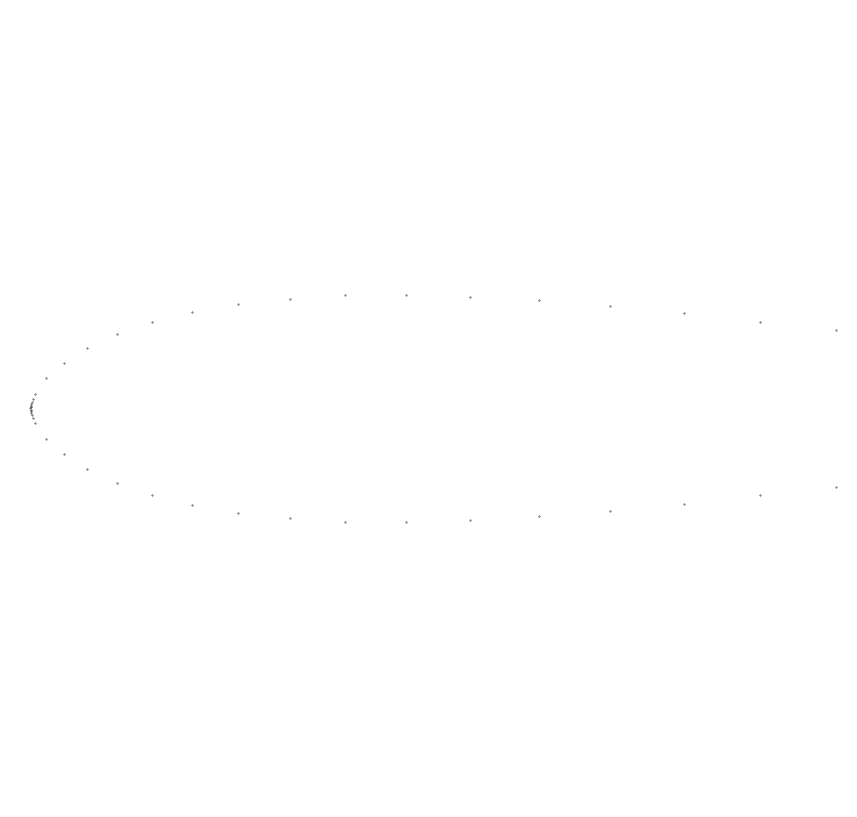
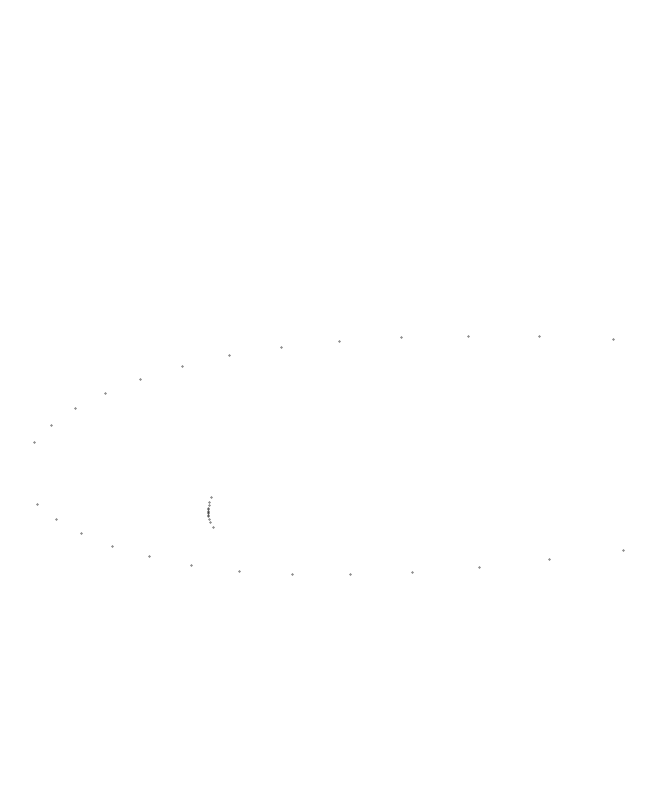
part: (32, 408) -> (209, 511), moved

